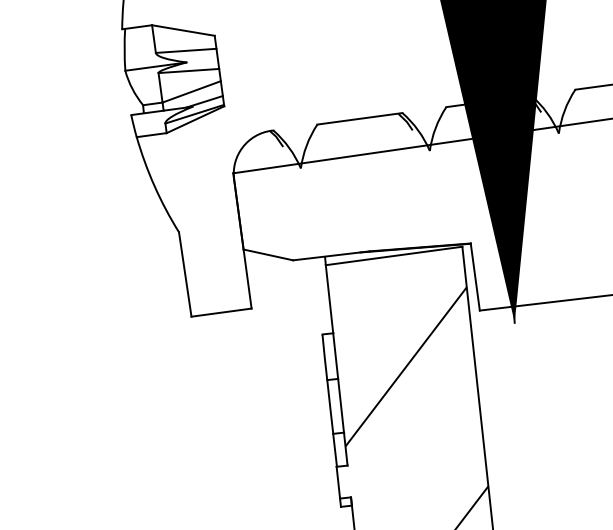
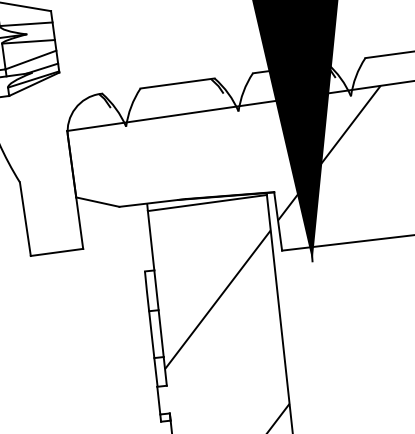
hatch: (533, 198) -> (328, 152), added

